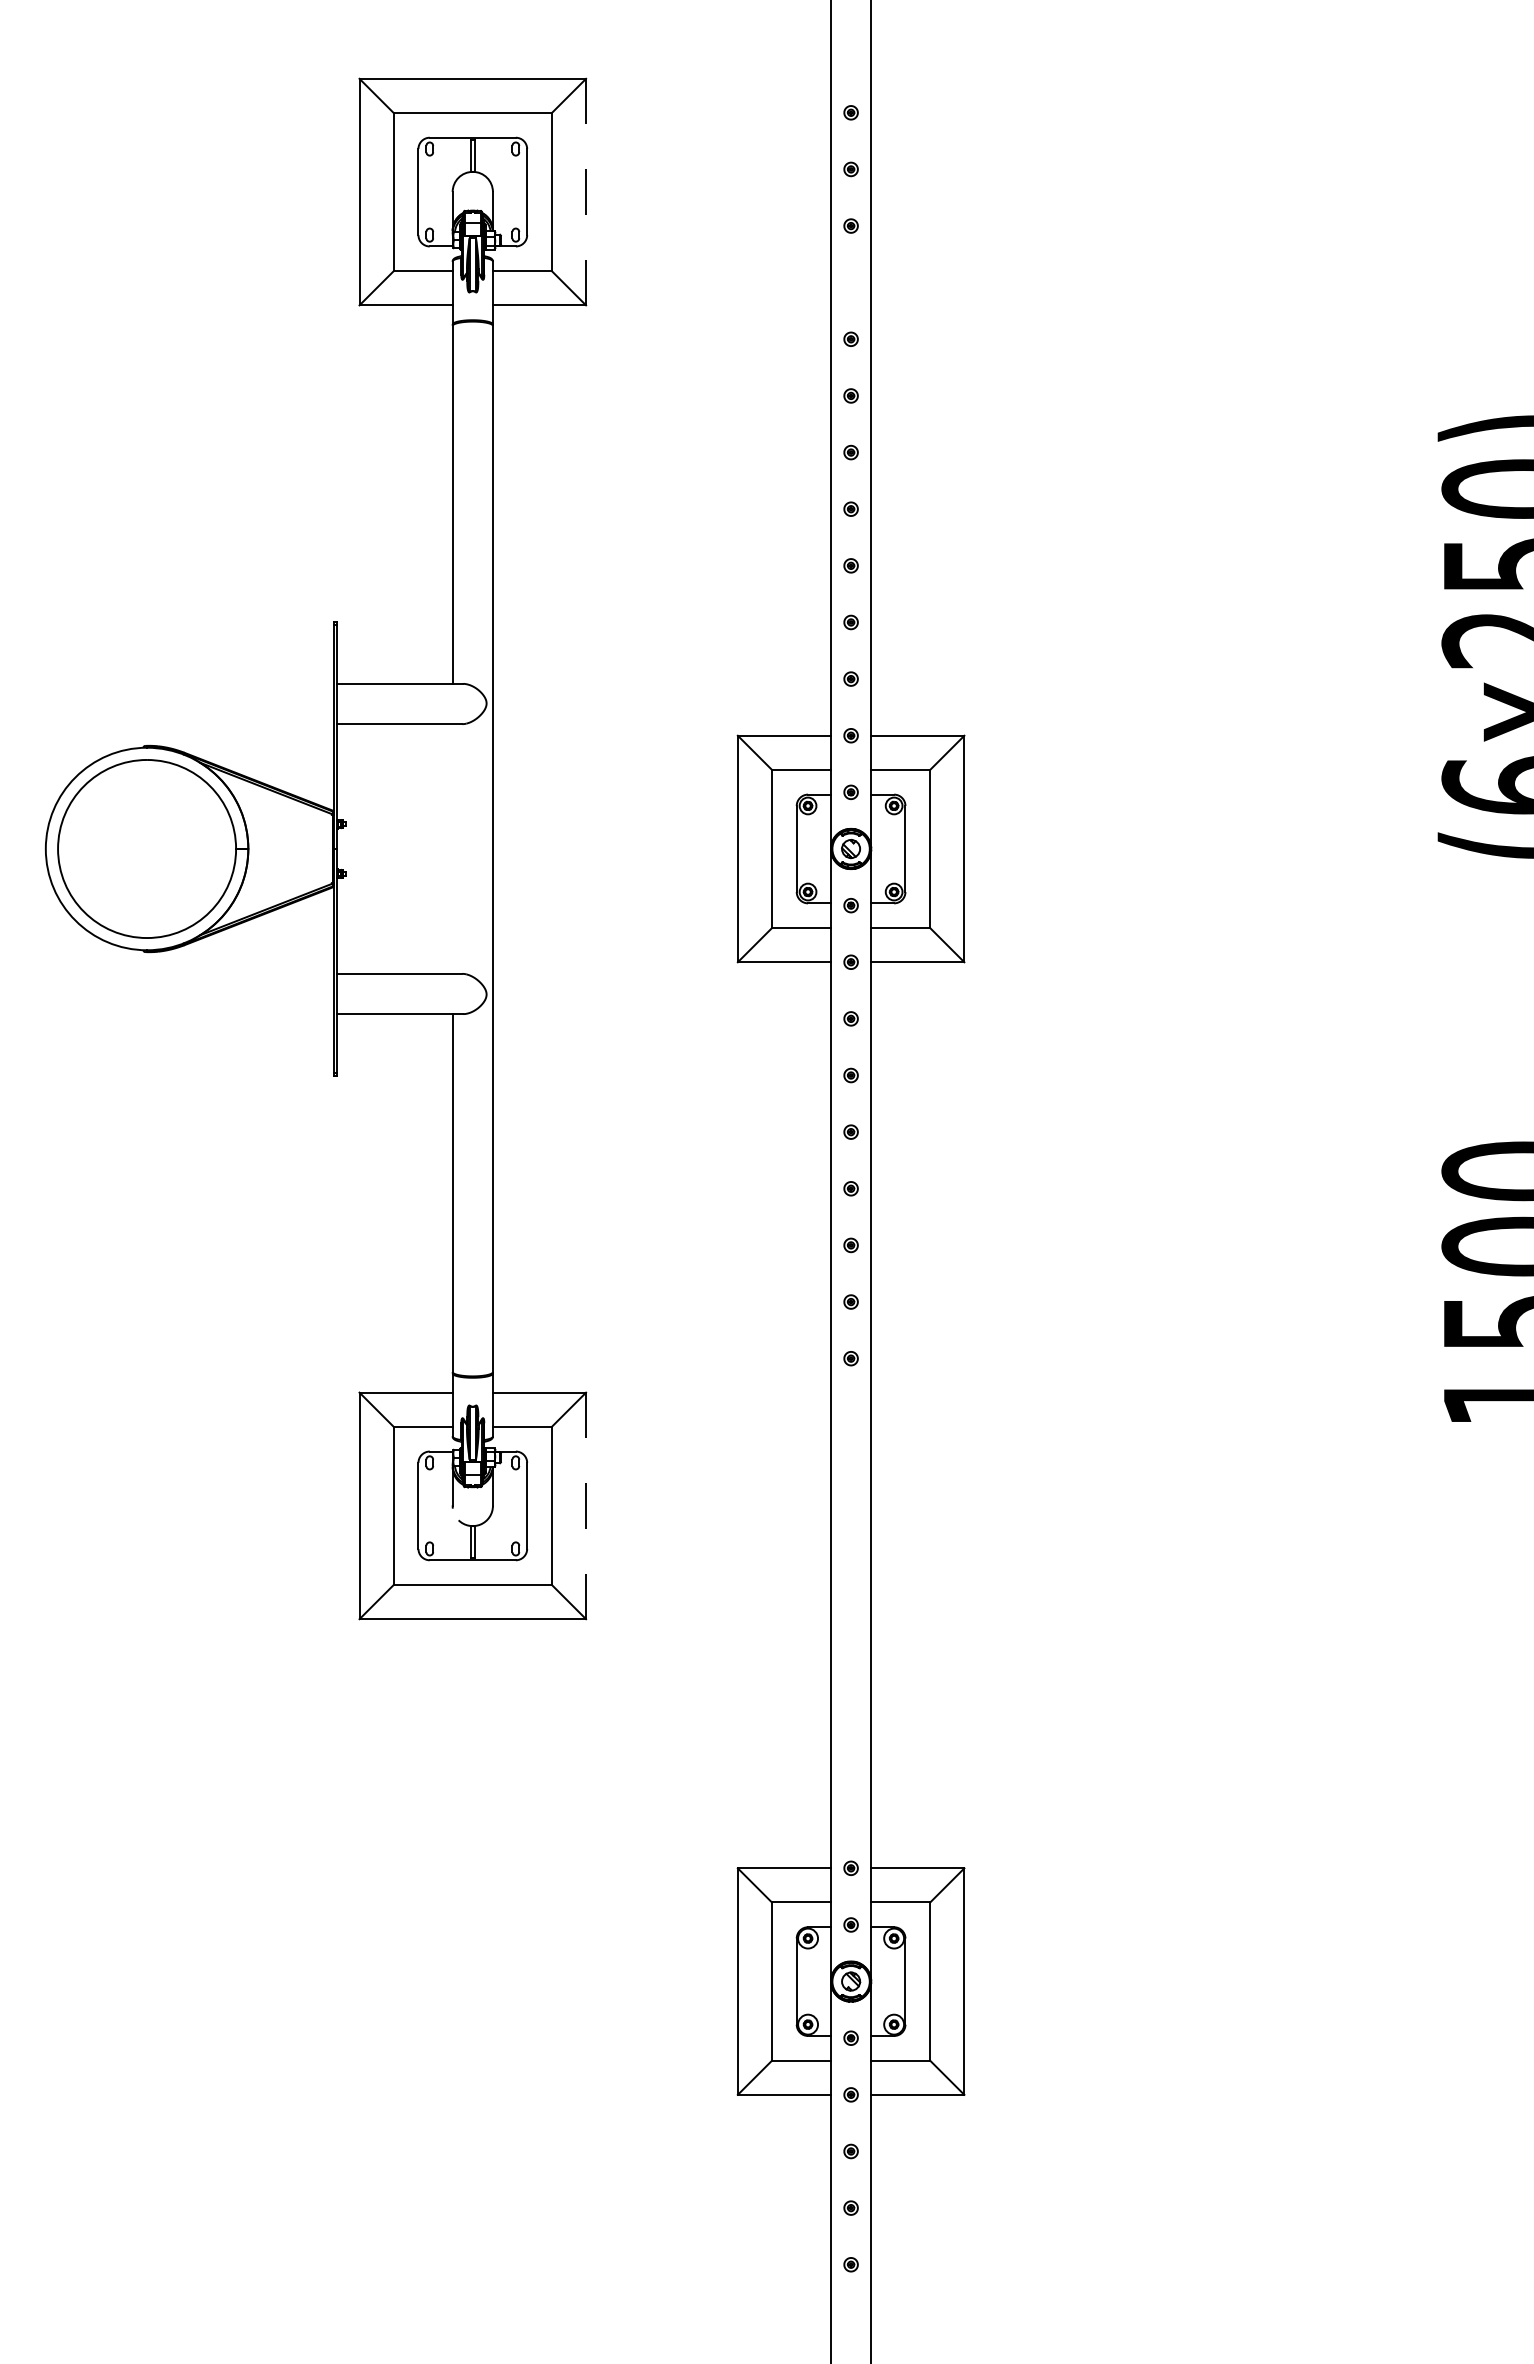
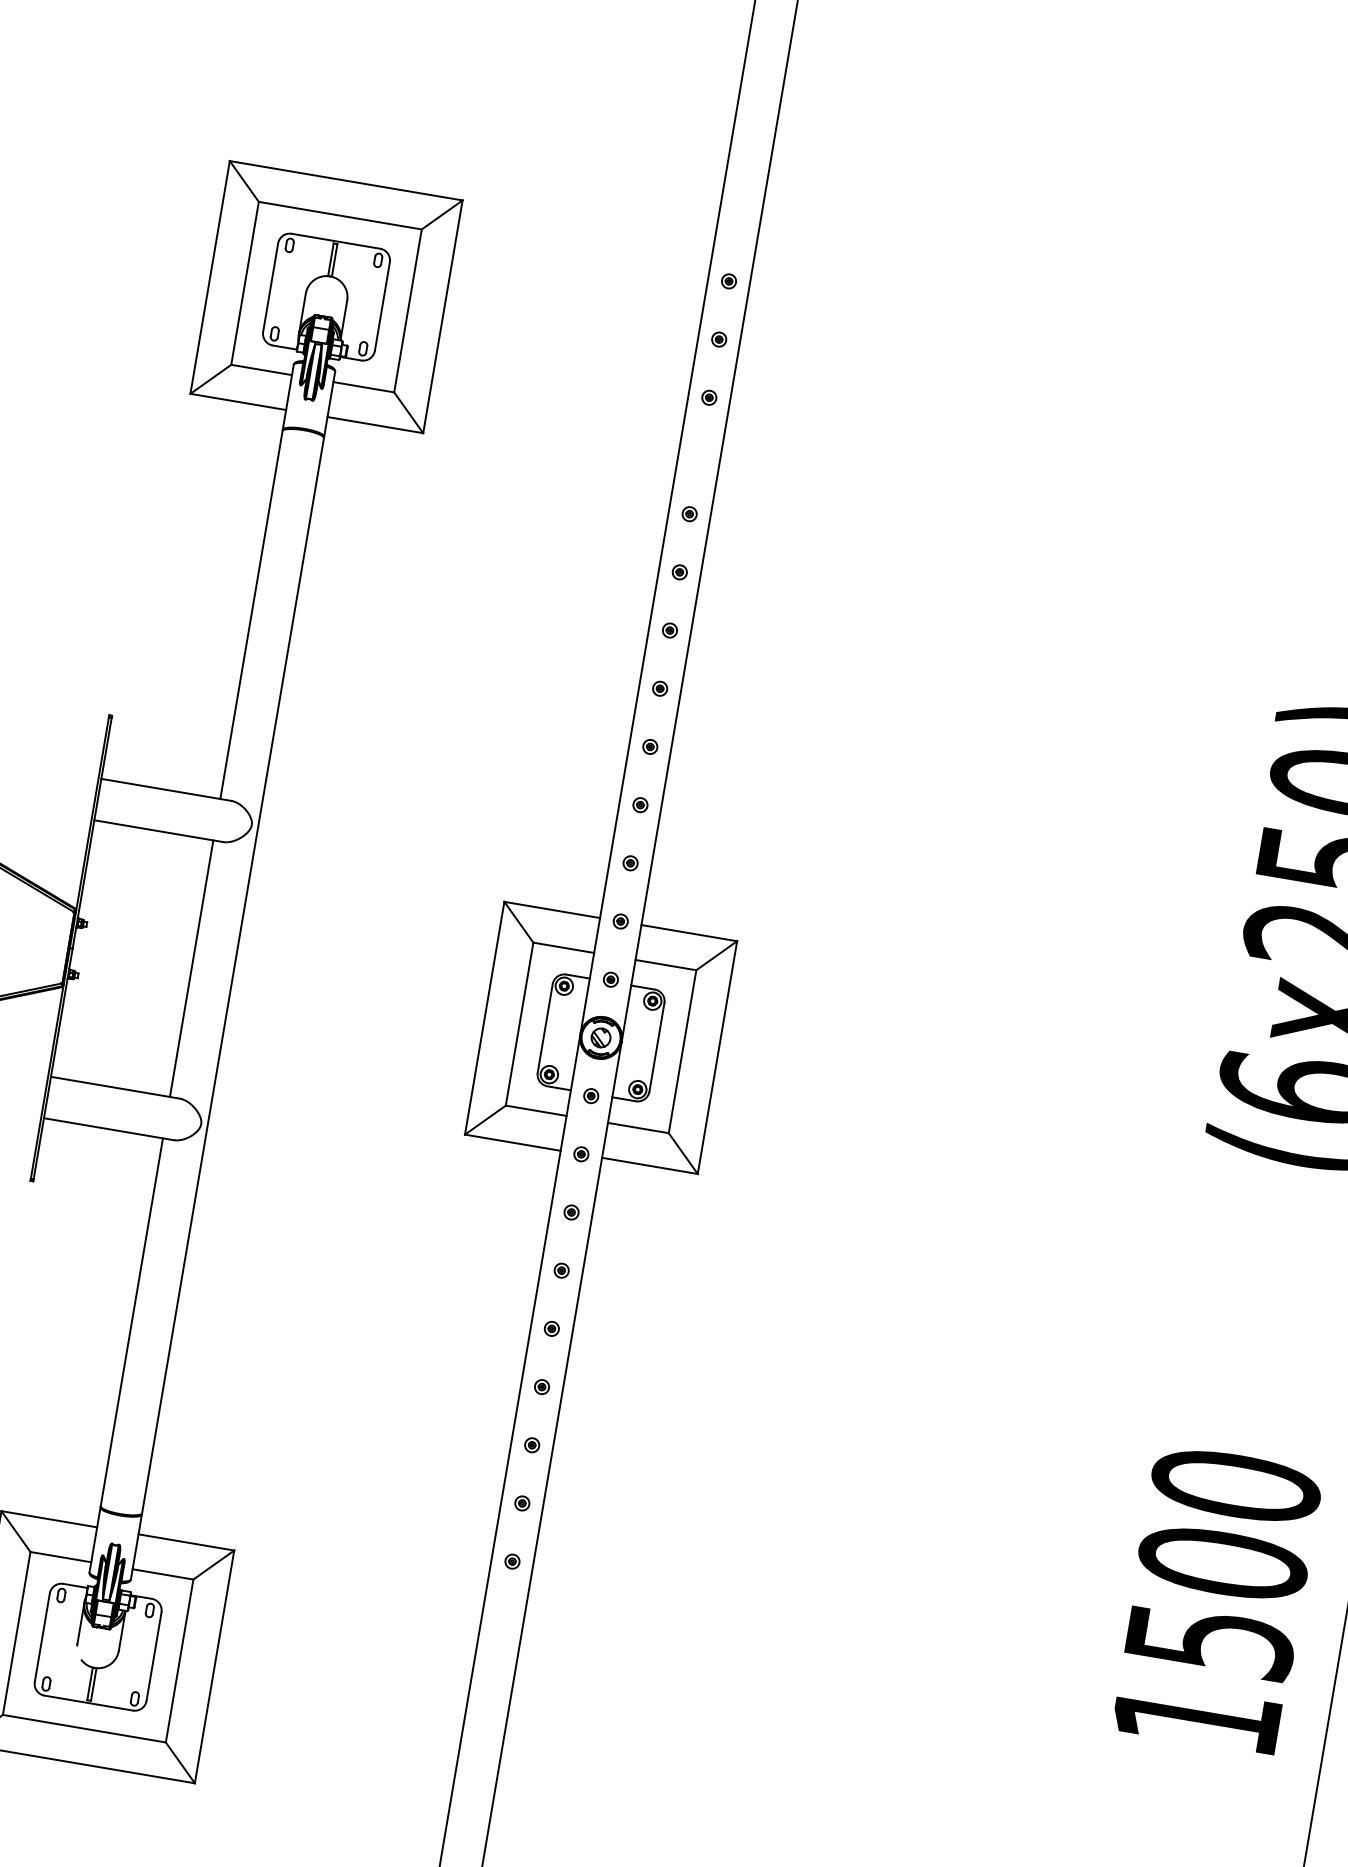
line: (586, 191) -> (443, 316), dashed -> solid
line: (452, 848) -> (191, 968), added
line: (586, 1505) -> (215, 1666), dashed -> solid

